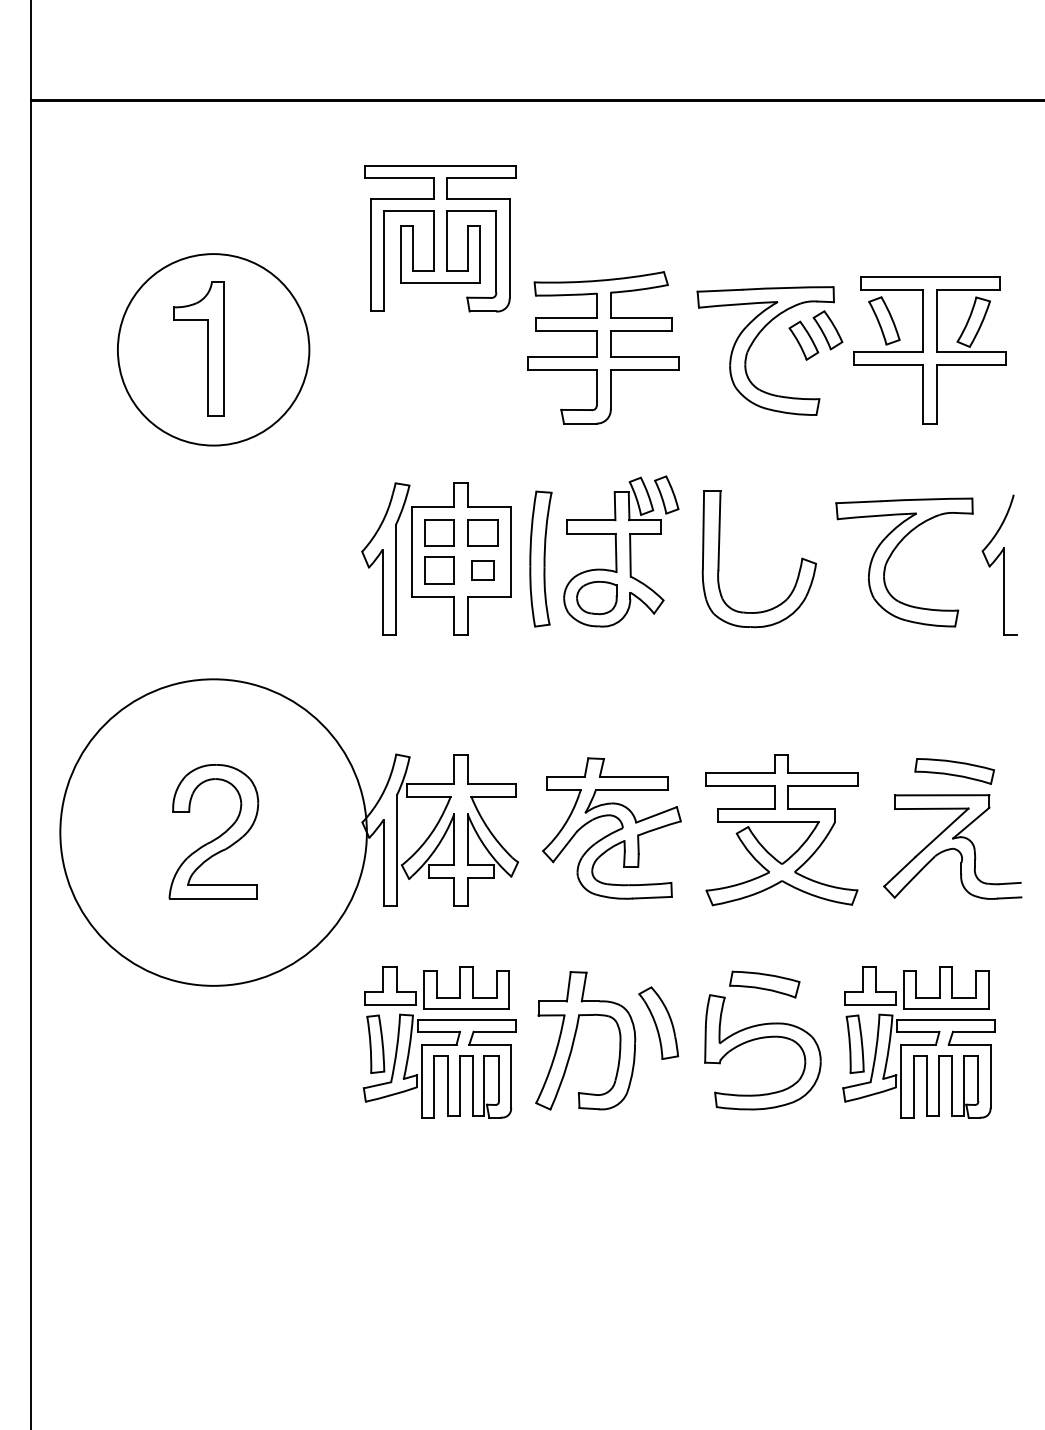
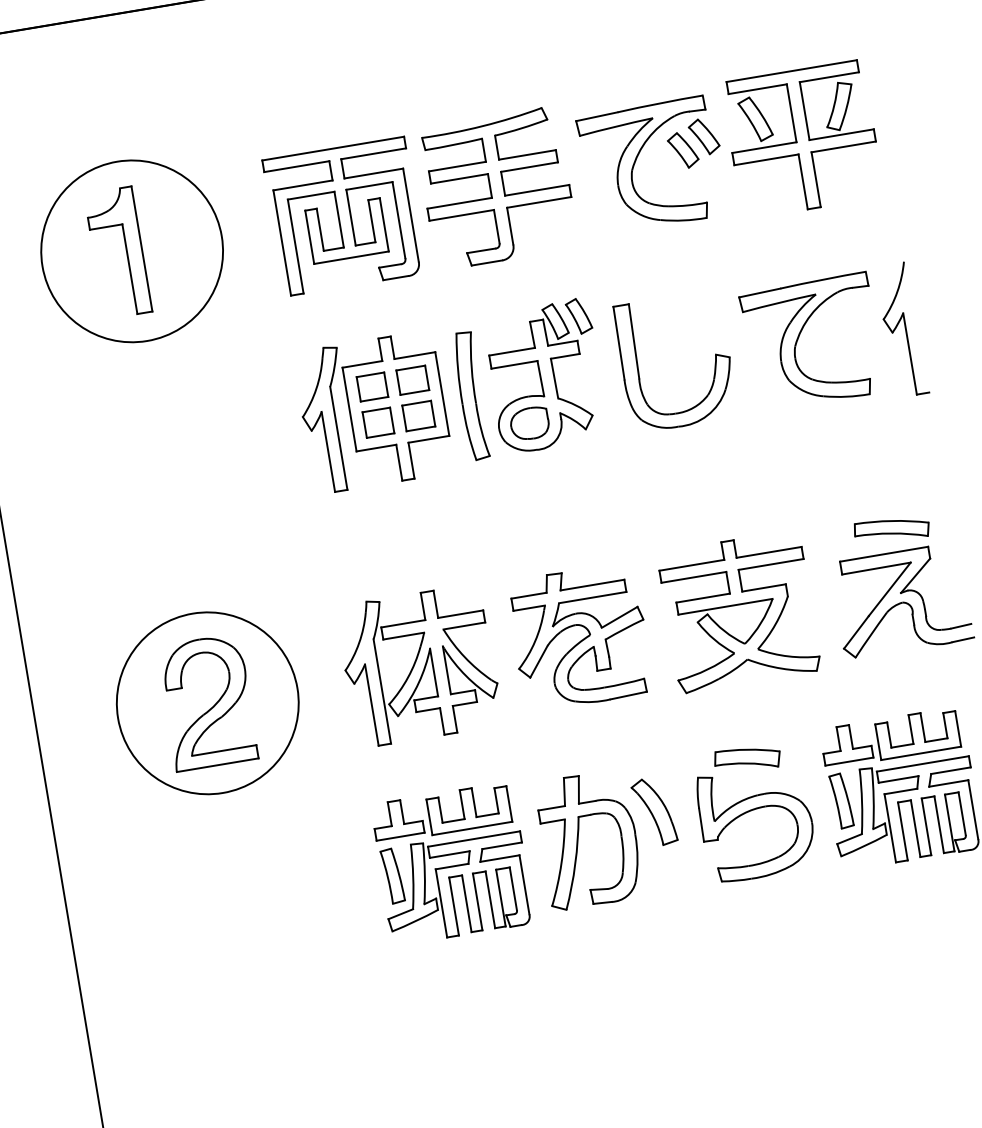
part: (440, 238) -> (344, 216), moved
part: (482, 570) -> (418, 415), size x1.43
circle: (213, 832) -> (207, 703), size x0.62

